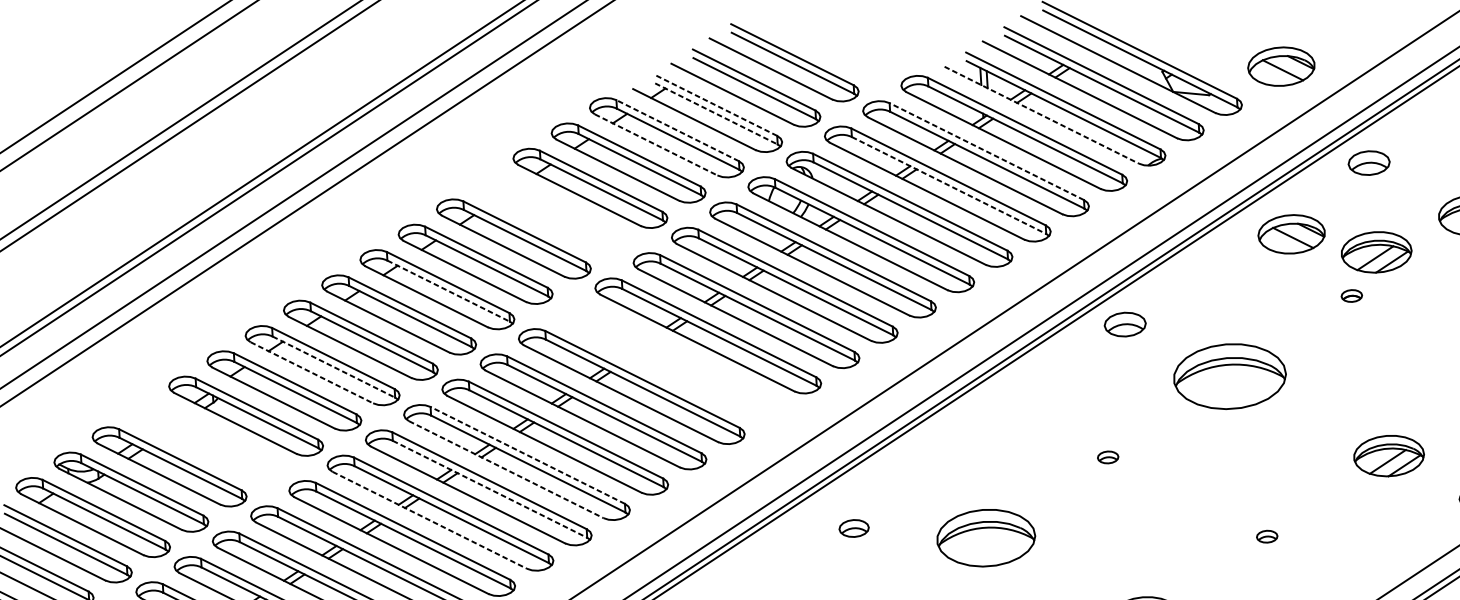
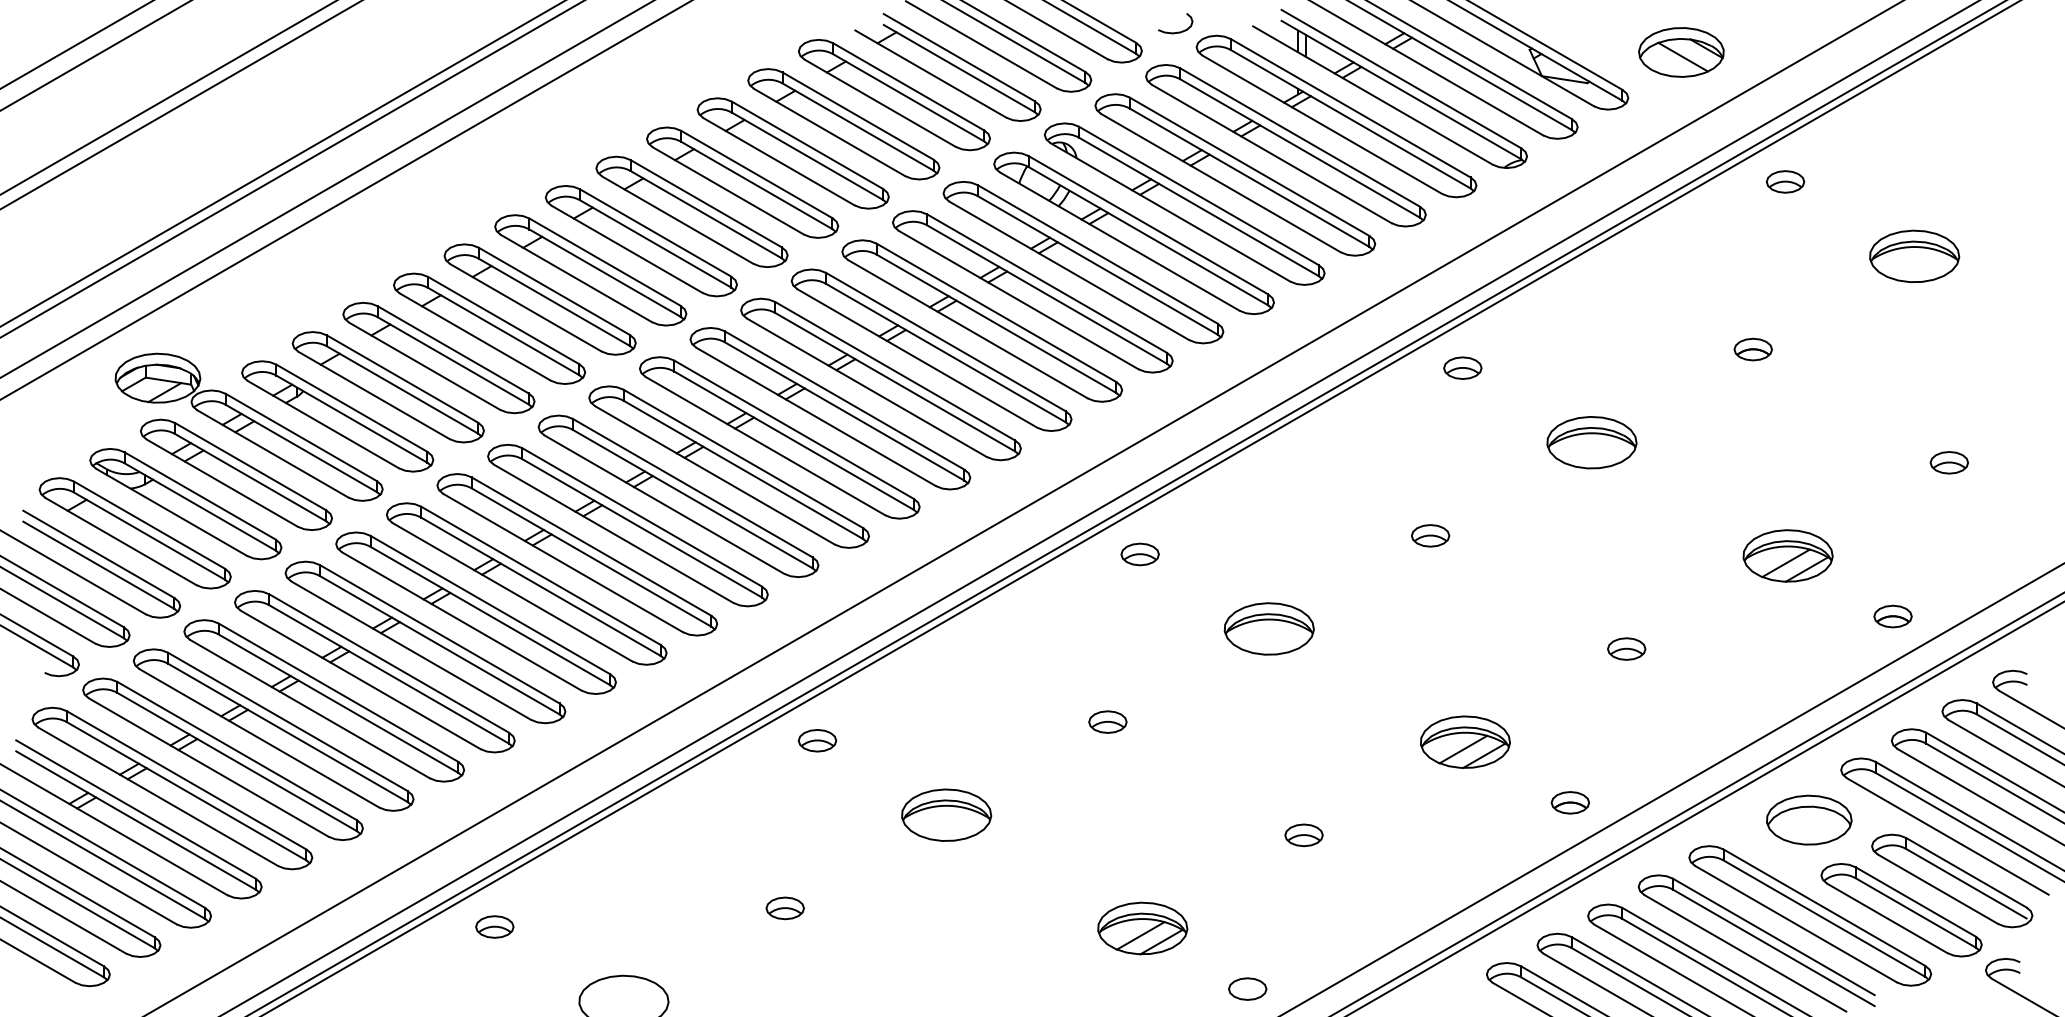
curve: (885, 74) -> (1177, 31), added
line: (715, 105) -> (958, 57), dashed -> solid
line: (716, 113) -> (959, 68), dashed -> solid
line: (1042, 115) -> (1373, 95), dashed -> solid
line: (677, 130) -> (908, 86), dashed -> solid
line: (656, 145) -> (880, 103), dashed -> solid
line: (986, 151) -> (1299, 137), dashed -> solid
part: (1369, 162) -> (1785, 181), size x0.71
line: (949, 185) -> (1249, 177), dashed -> solid
part: (552, 213) -> (742, 182), added
part: (1291, 234) -> (1681, 266), removed
part: (1376, 252) -> (1787, 295), removed
line: (449, 291) -> (605, 273), dashed -> solid
part: (1351, 296) -> (1752, 349), size x1.43
part: (1124, 324) -> (1462, 367), size x0.71
part: (669, 361) -> (880, 379), added
line: (334, 367) -> (453, 361), dashed -> solid
line: (312, 372) -> (425, 366), dashed -> solid
part: (1229, 376) -> (1591, 442), size x0.62
part: (176, 428) -> (248, 426), added
line: (527, 454) -> (692, 487), dashed -> solid
part: (1107, 457) -> (1430, 535), size x1.43
line: (506, 469) -> (664, 504), dashed -> solid
line: (490, 489) -> (642, 528), dashed -> solid
line: (430, 520) -> (563, 563), dashed -> solid
part: (853, 528) -> (1139, 554), moved
part: (1266, 536) -> (1626, 648), size x1.43
part: (985, 537) -> (1268, 628), size x0.71

